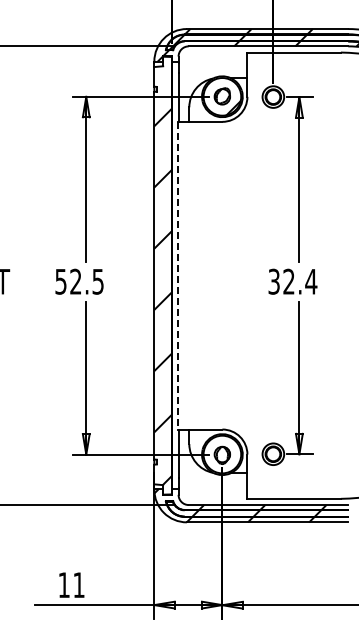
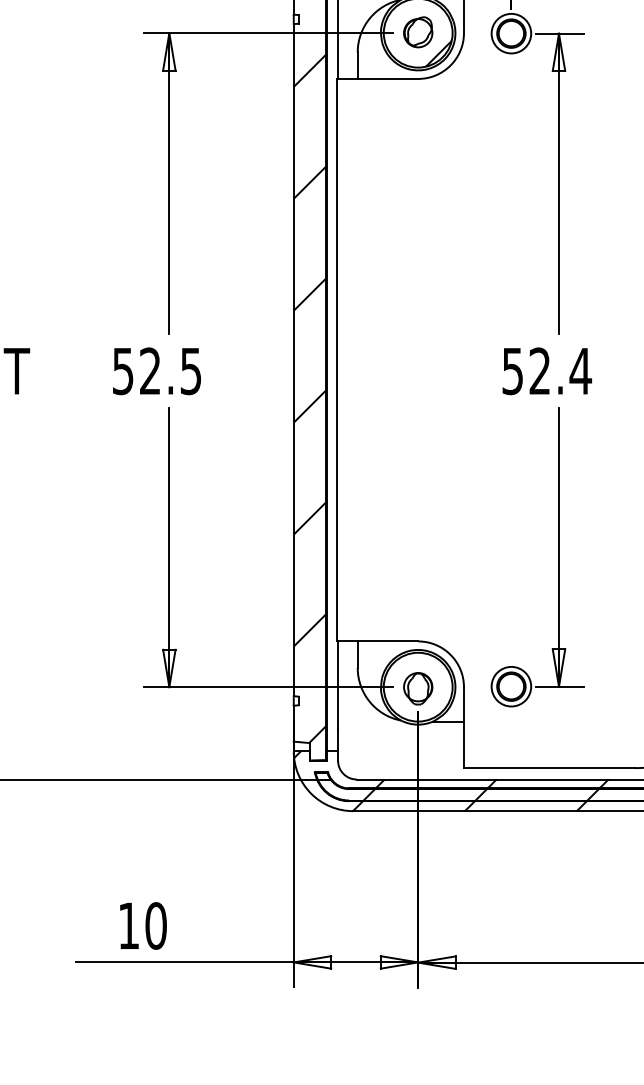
line: (177, 275) -> (336, 359), dashed -> solid
text: (274, 281) -> (513, 370), 32.4 -> 52.4
text: (78, 585) -> (155, 926), 11 -> 10

